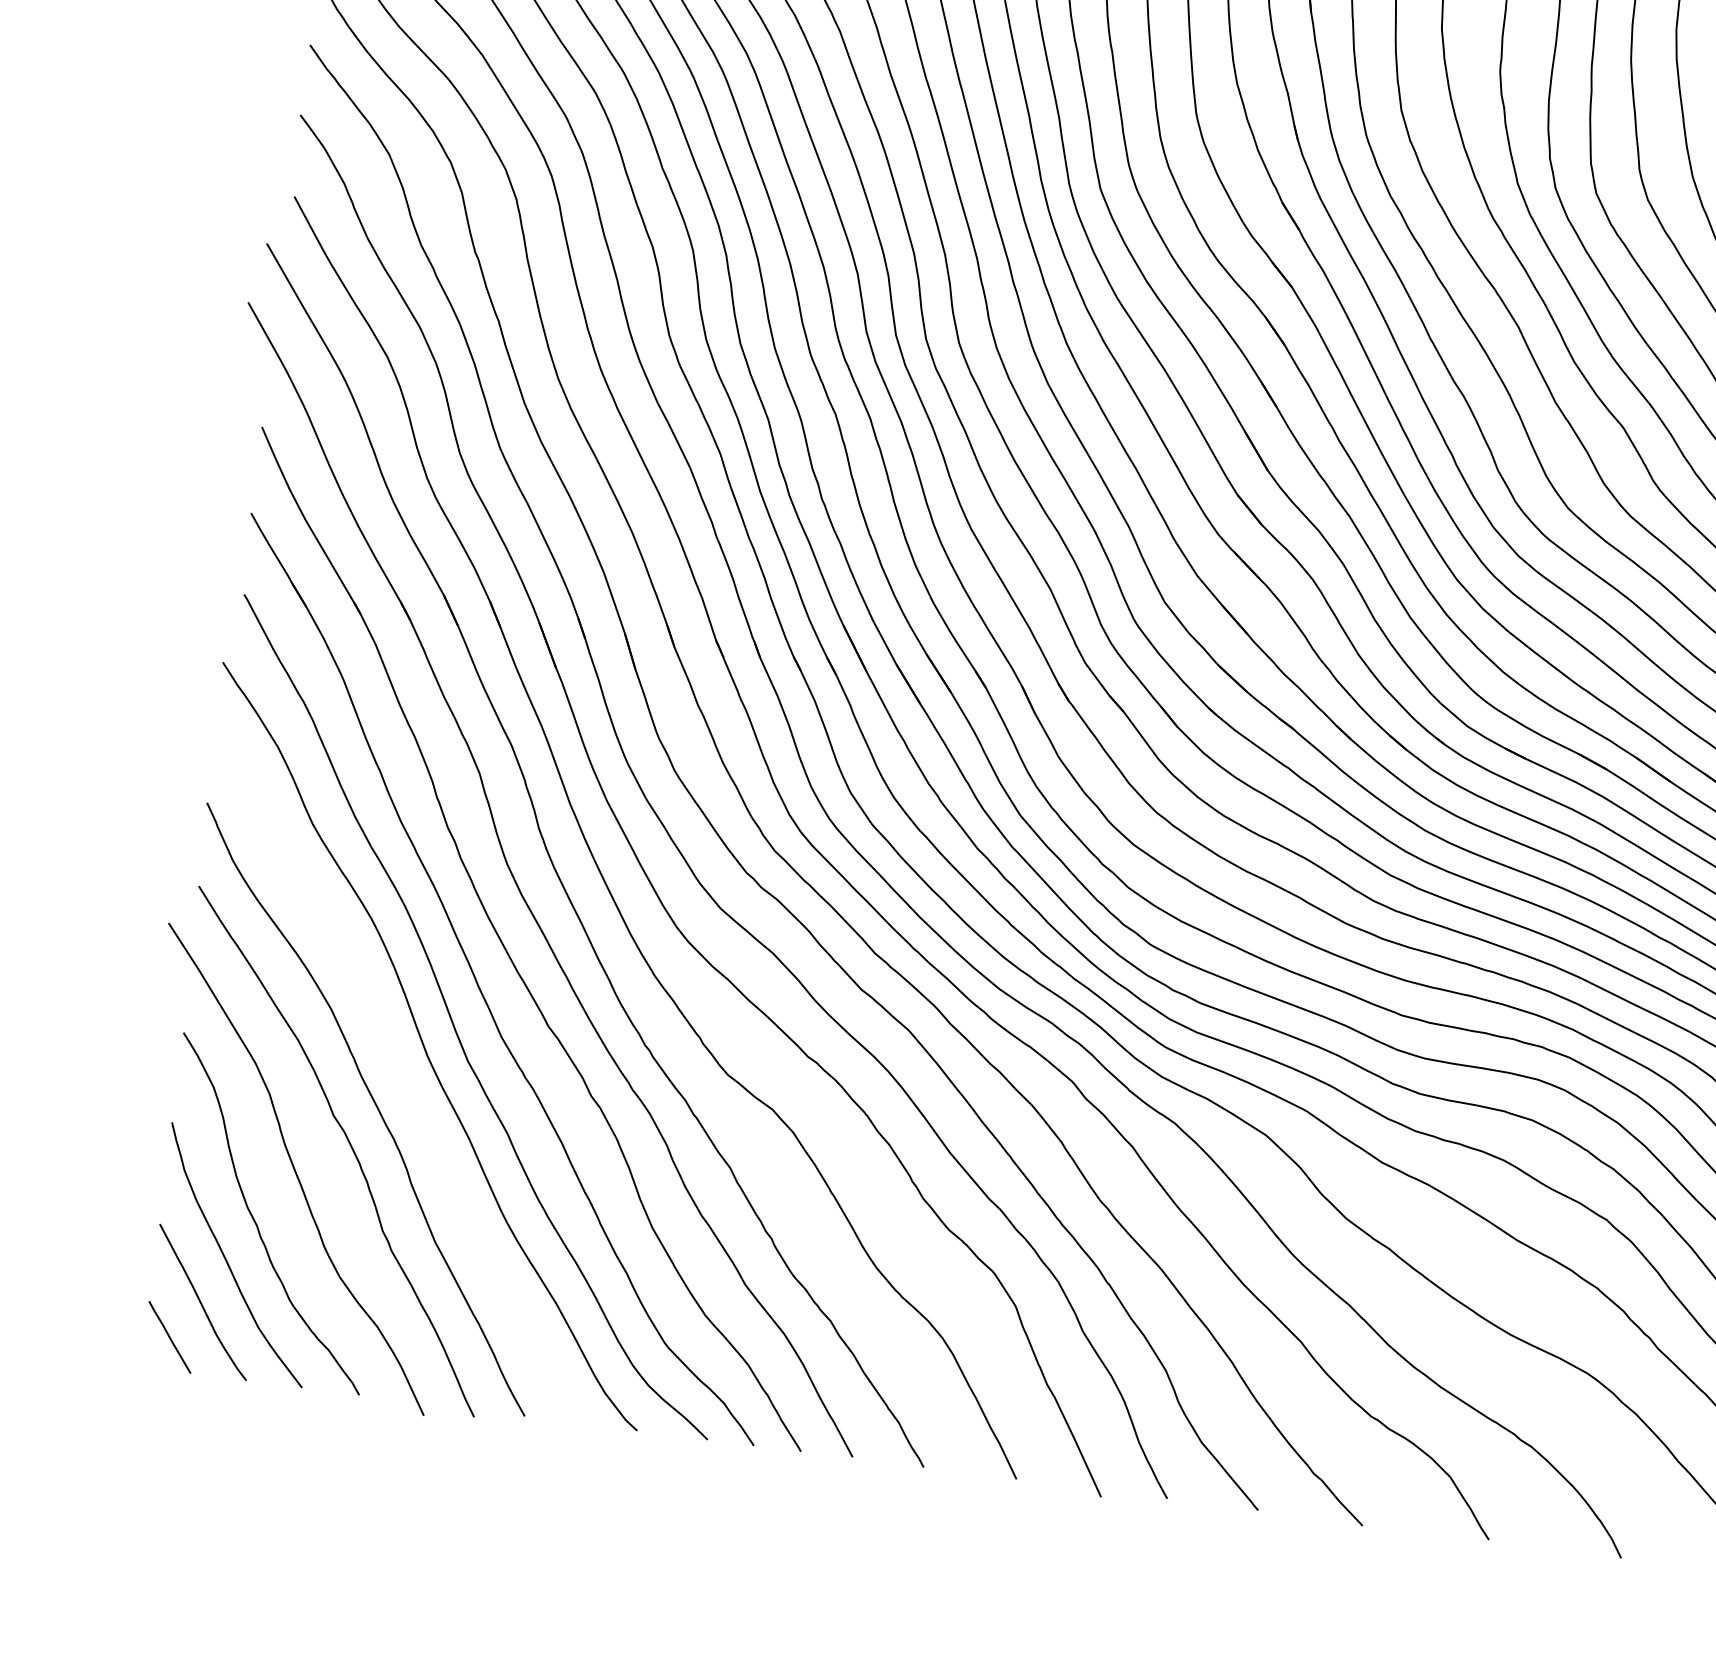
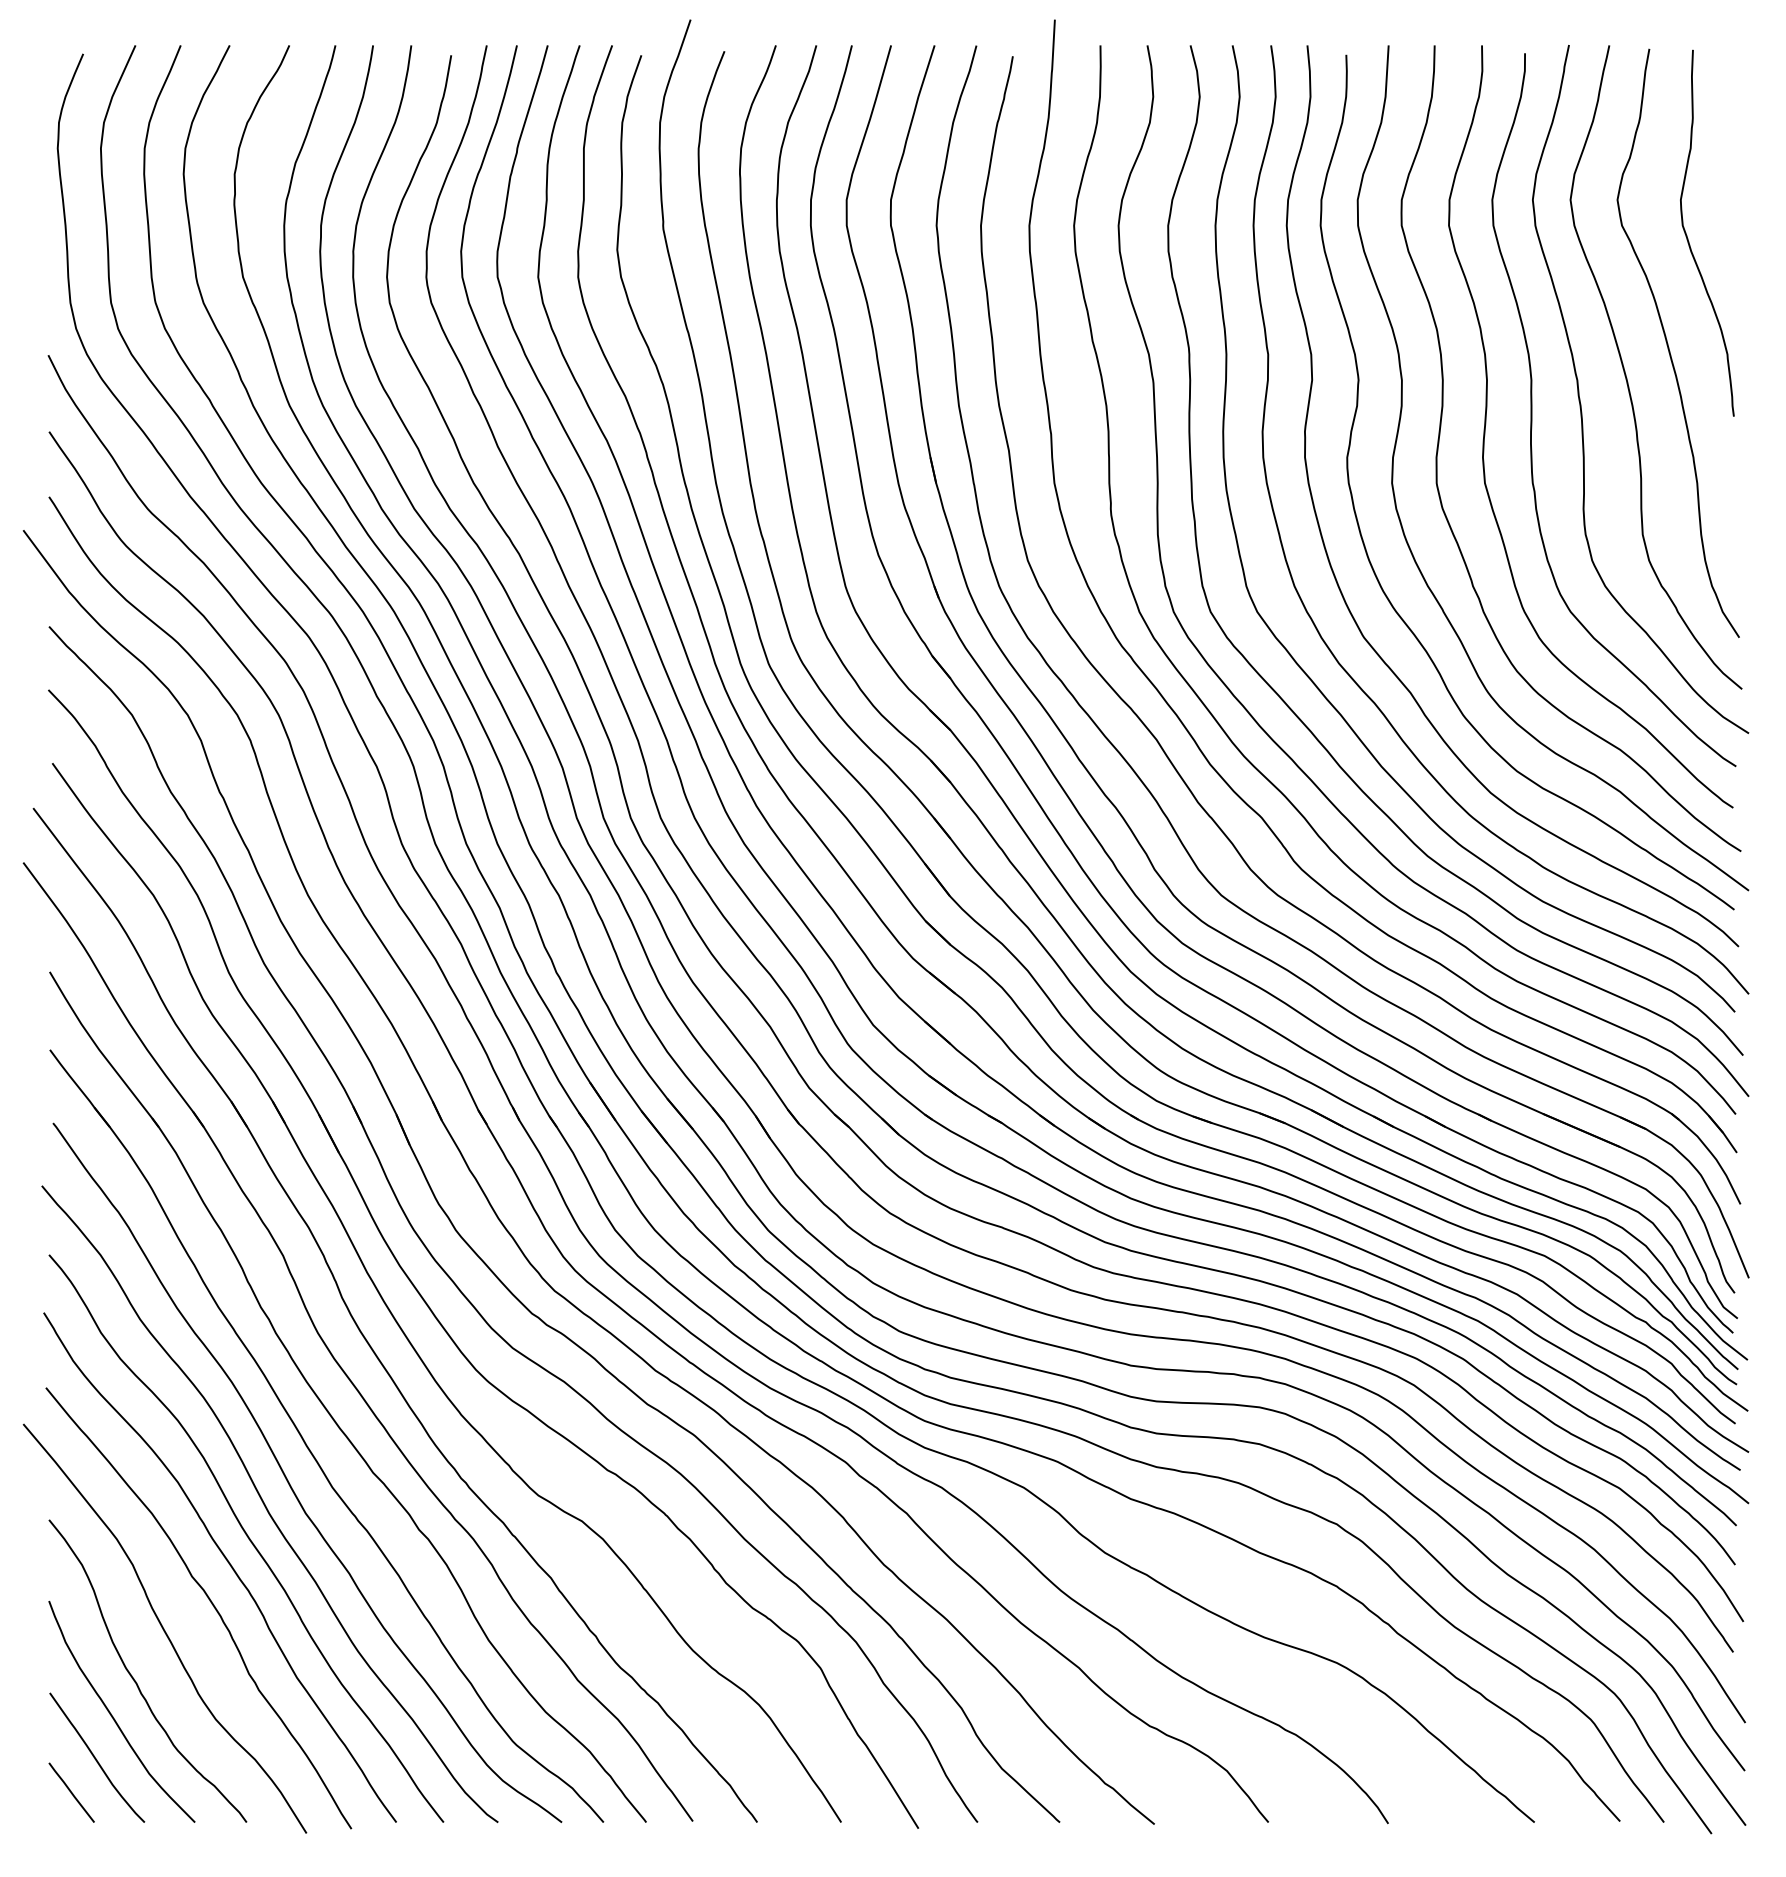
curve: (400, 1080) -> (247, 1537), added

